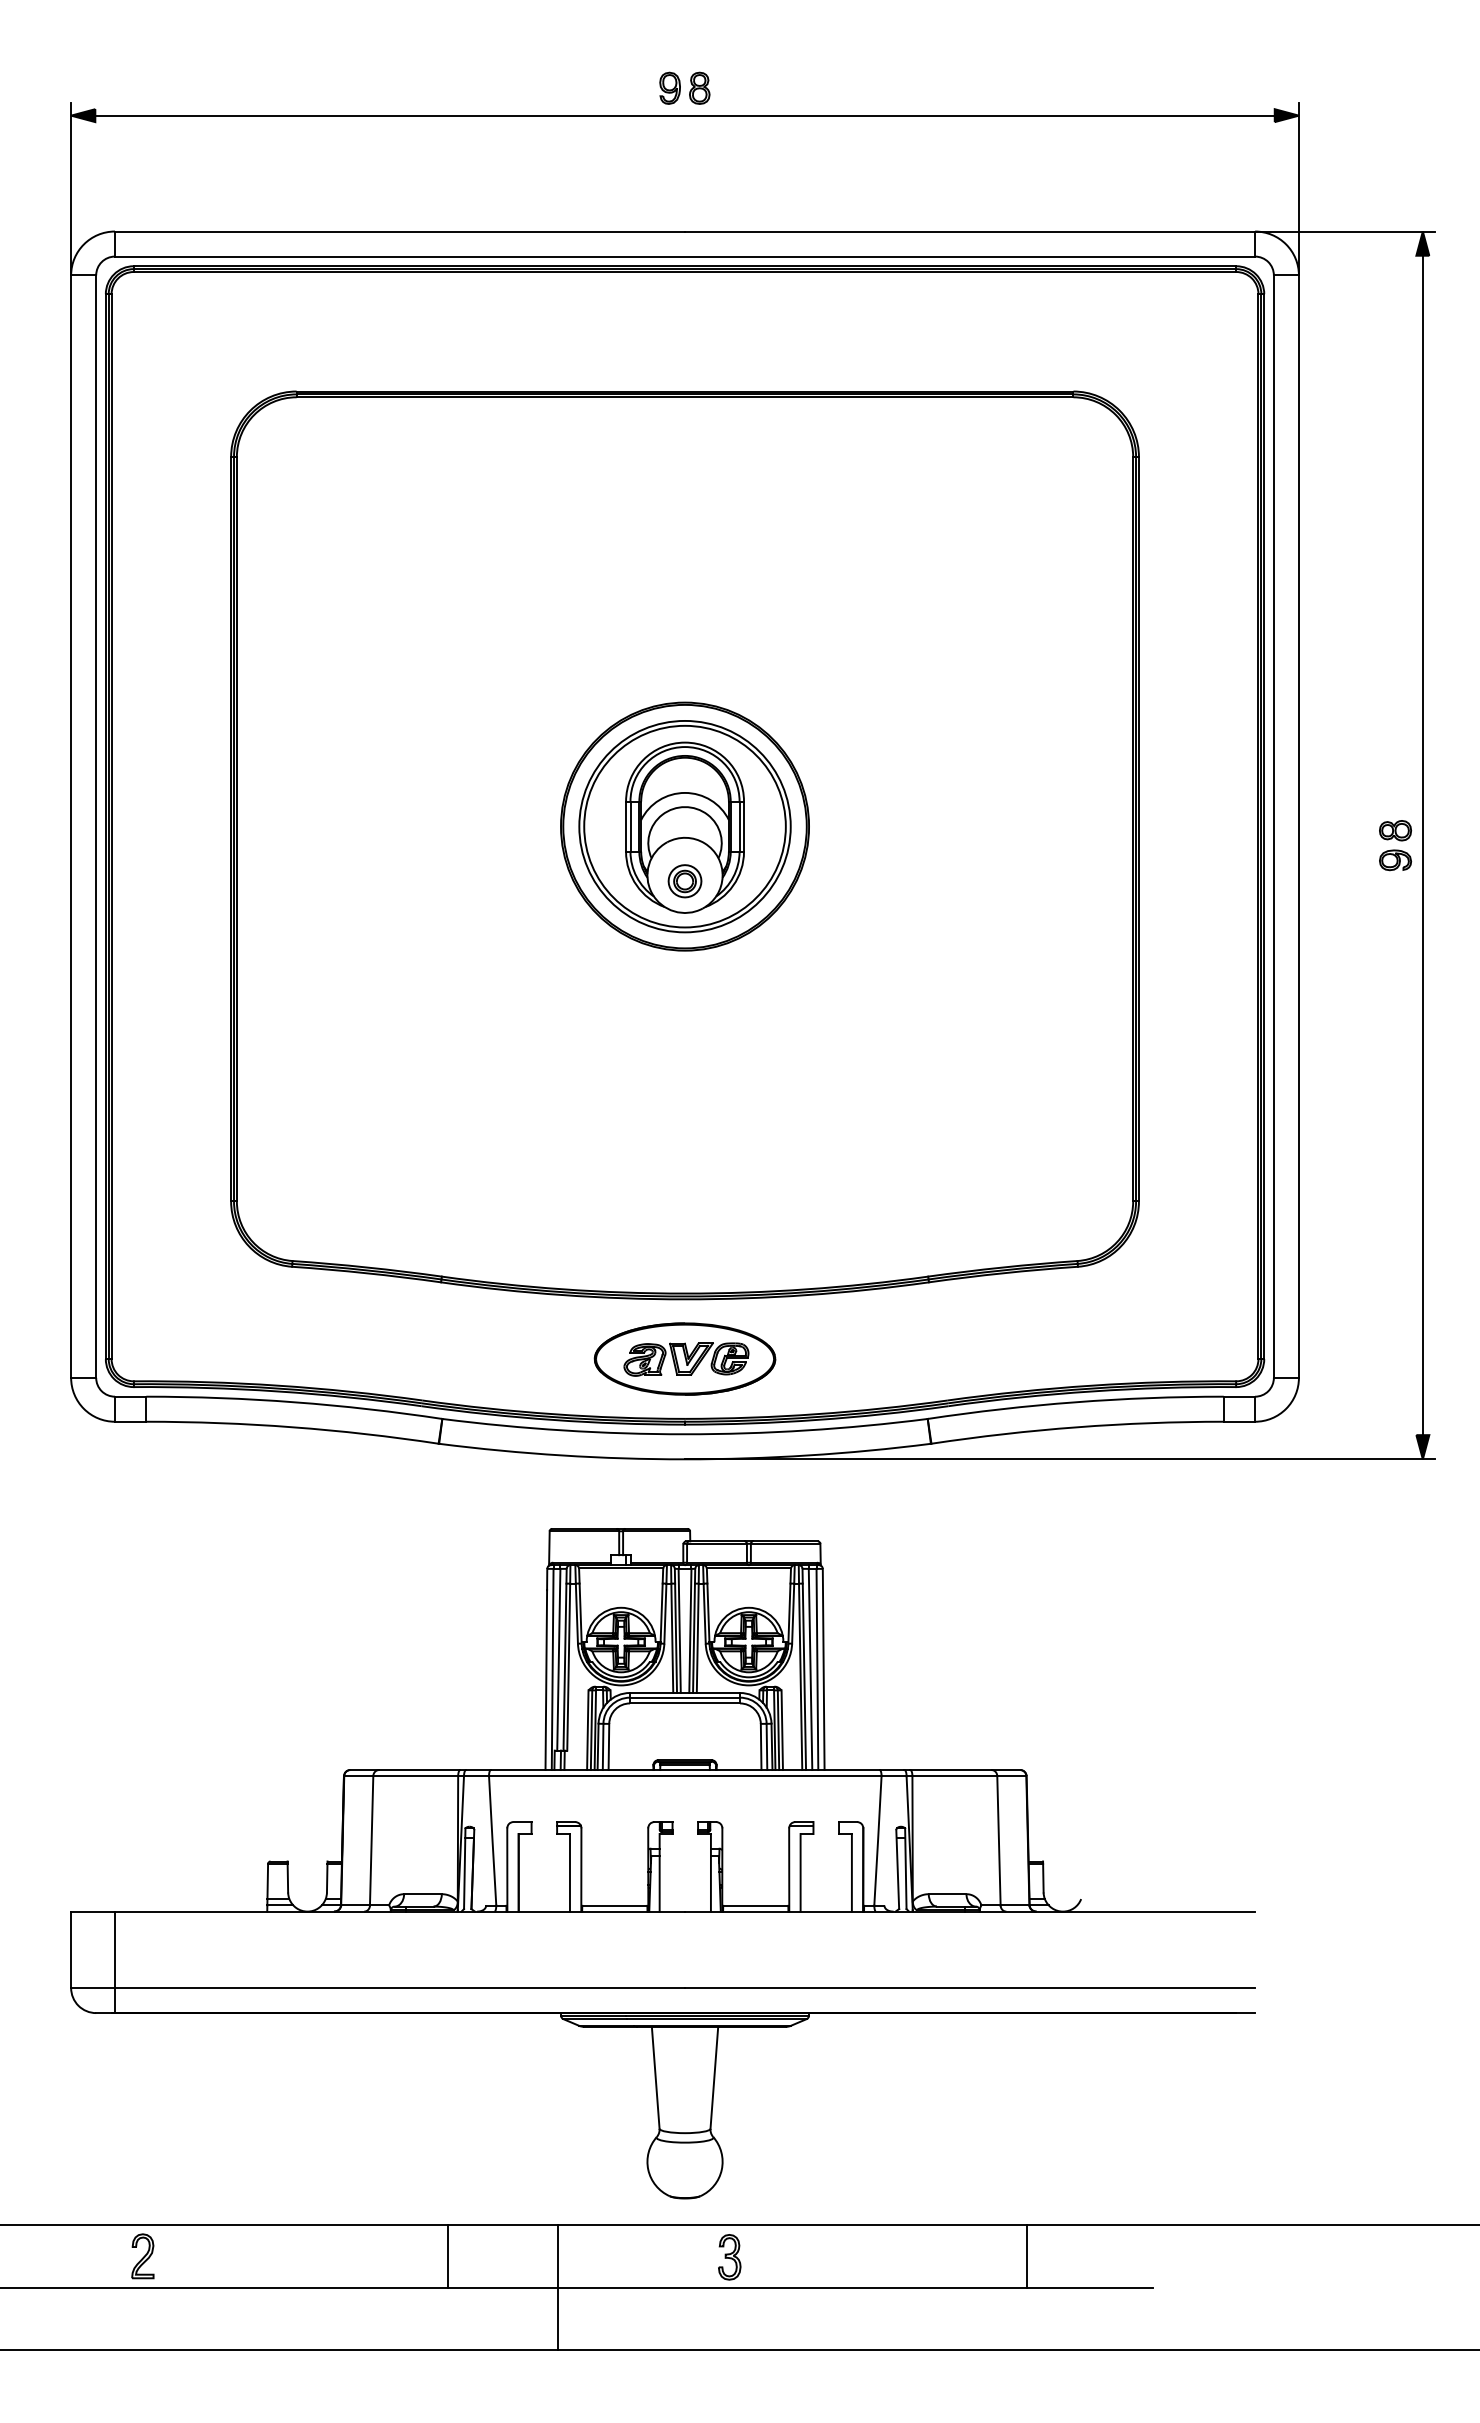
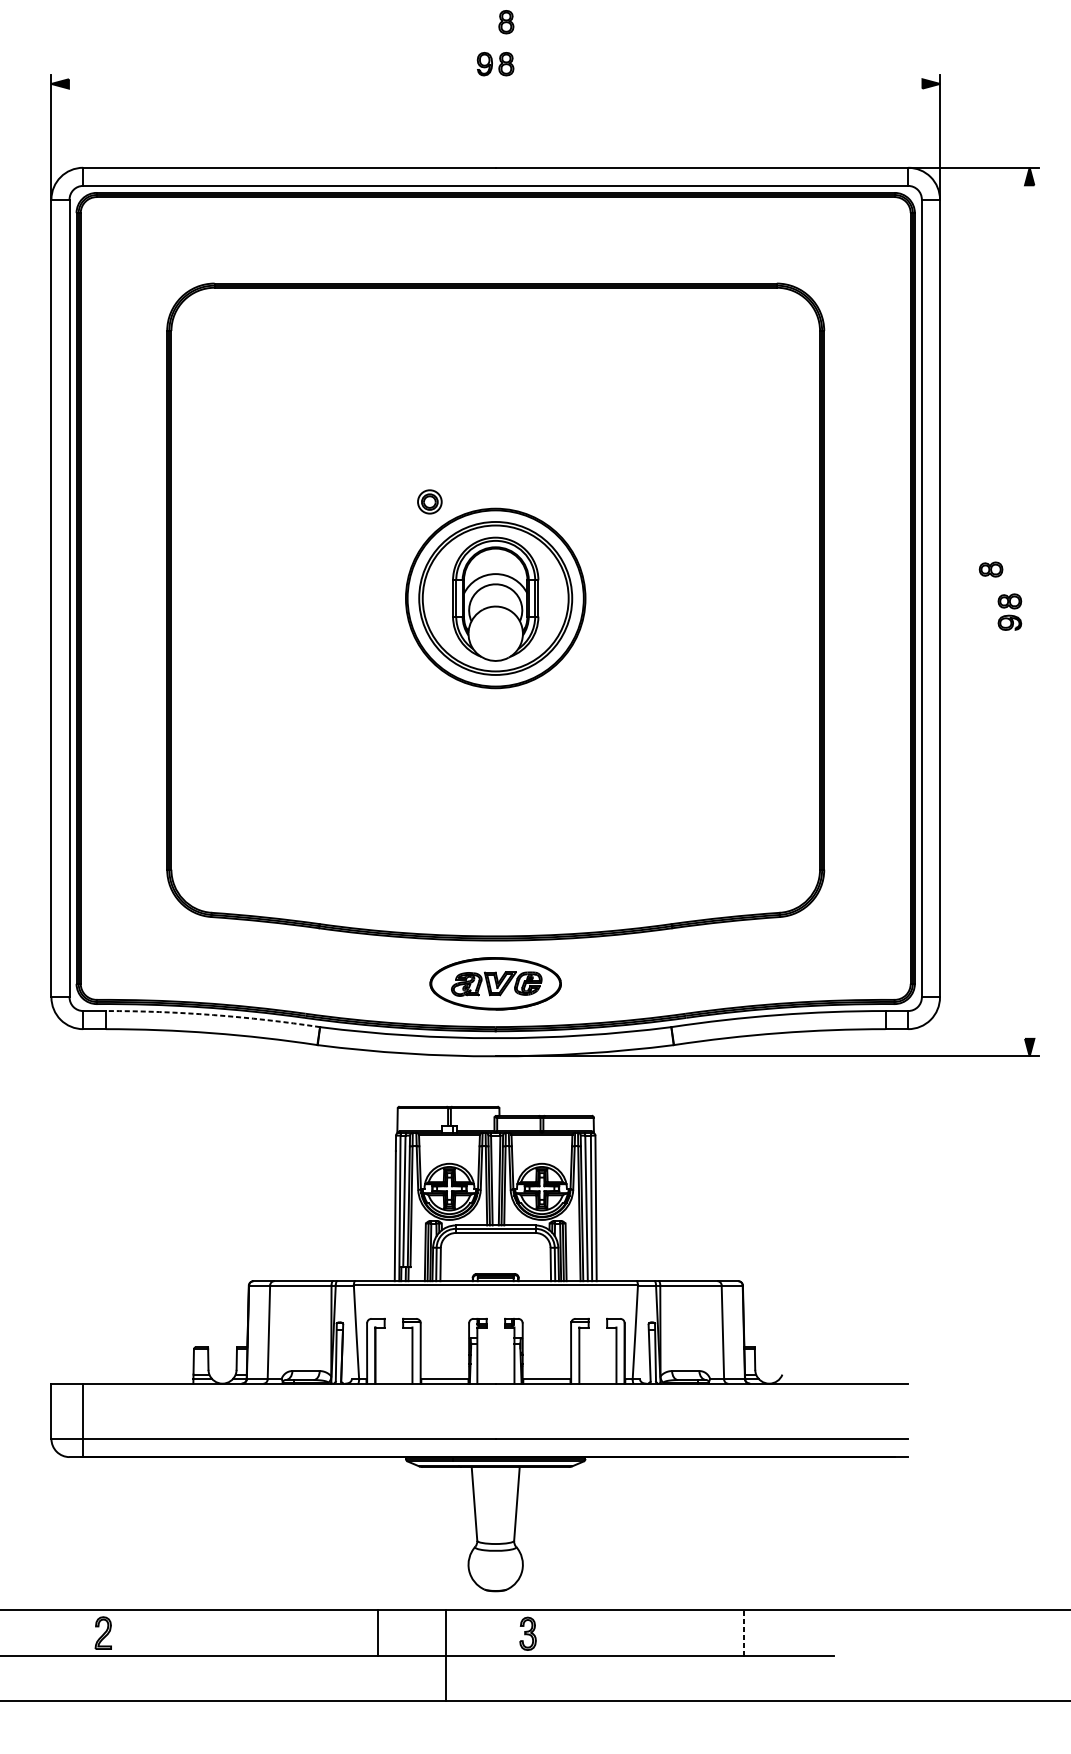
part: (699, 29) -> (506, 21), added
line: (684, 115) -> (495, 83), removed
part: (1369, 786) -> (991, 569), added
line: (1422, 845) -> (1029, 612), removed
part: (684, 881) -> (429, 502), moved
arc: (294, 1402) -> (213, 1015), solid -> dashed
line: (1027, 2255) -> (743, 1632), solid -> dashed
line: (448, 2256) -> (378, 1633), moved
line: (557, 2287) -> (446, 1655), moved

